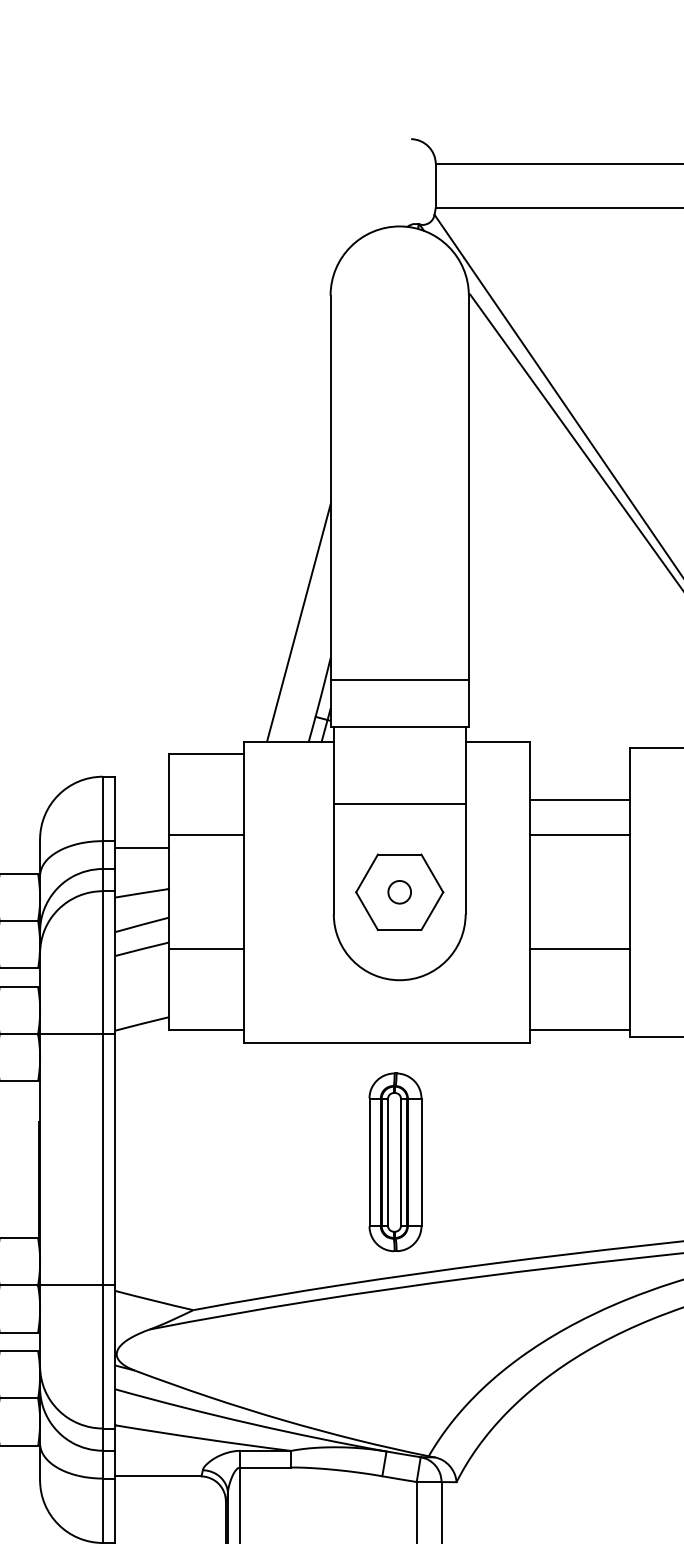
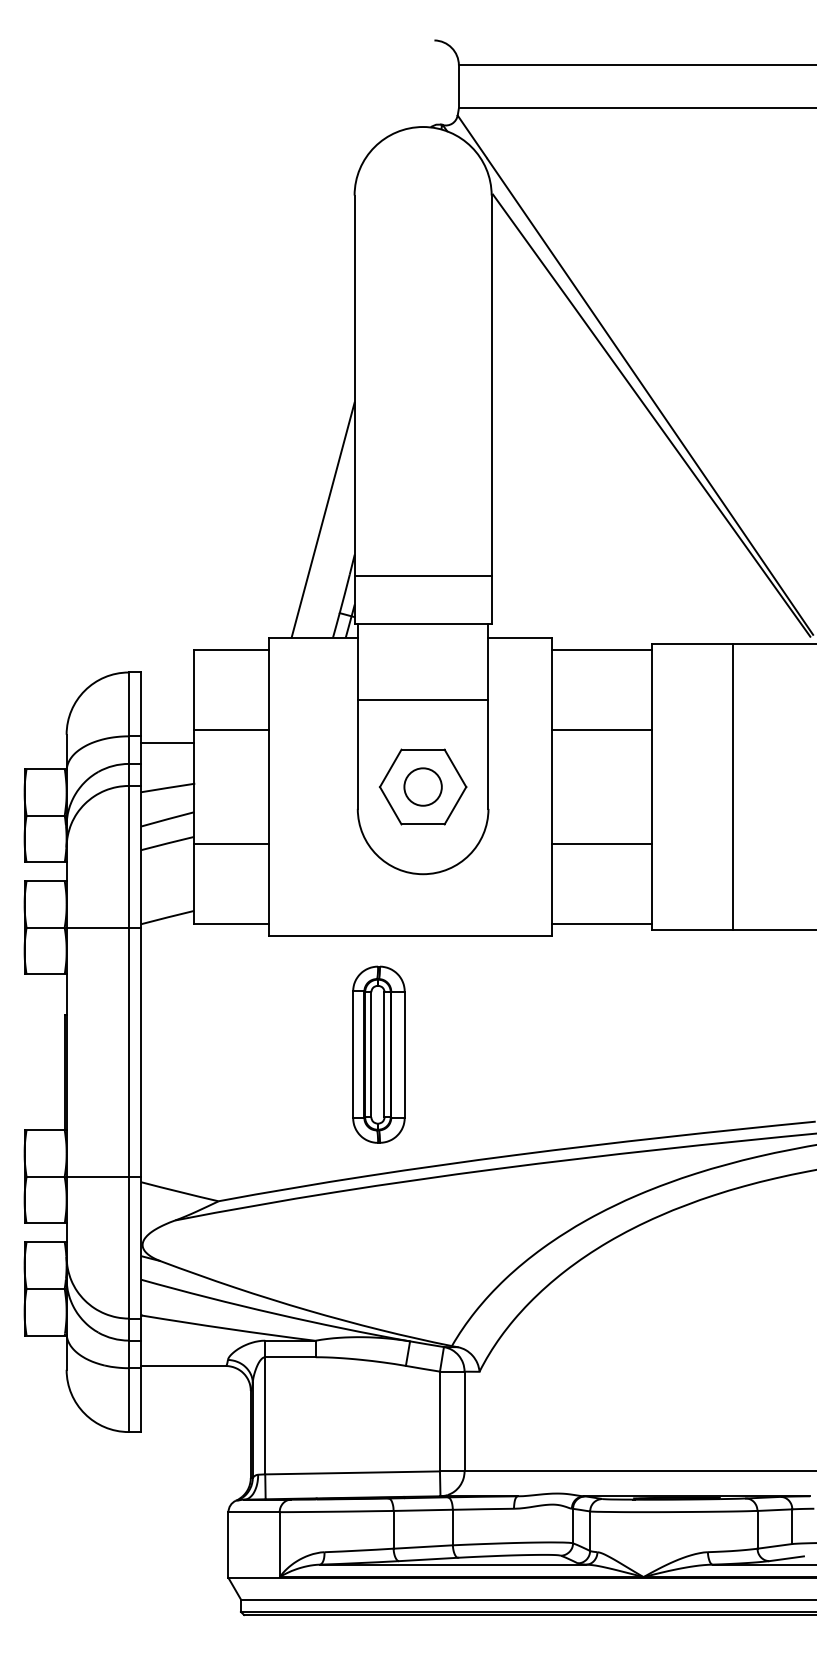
line: (579, 799) -> (601, 650), moved
circle: (399, 891) -> (422, 786), size x1.67
part: (395, 1162) -> (378, 1054), moved

